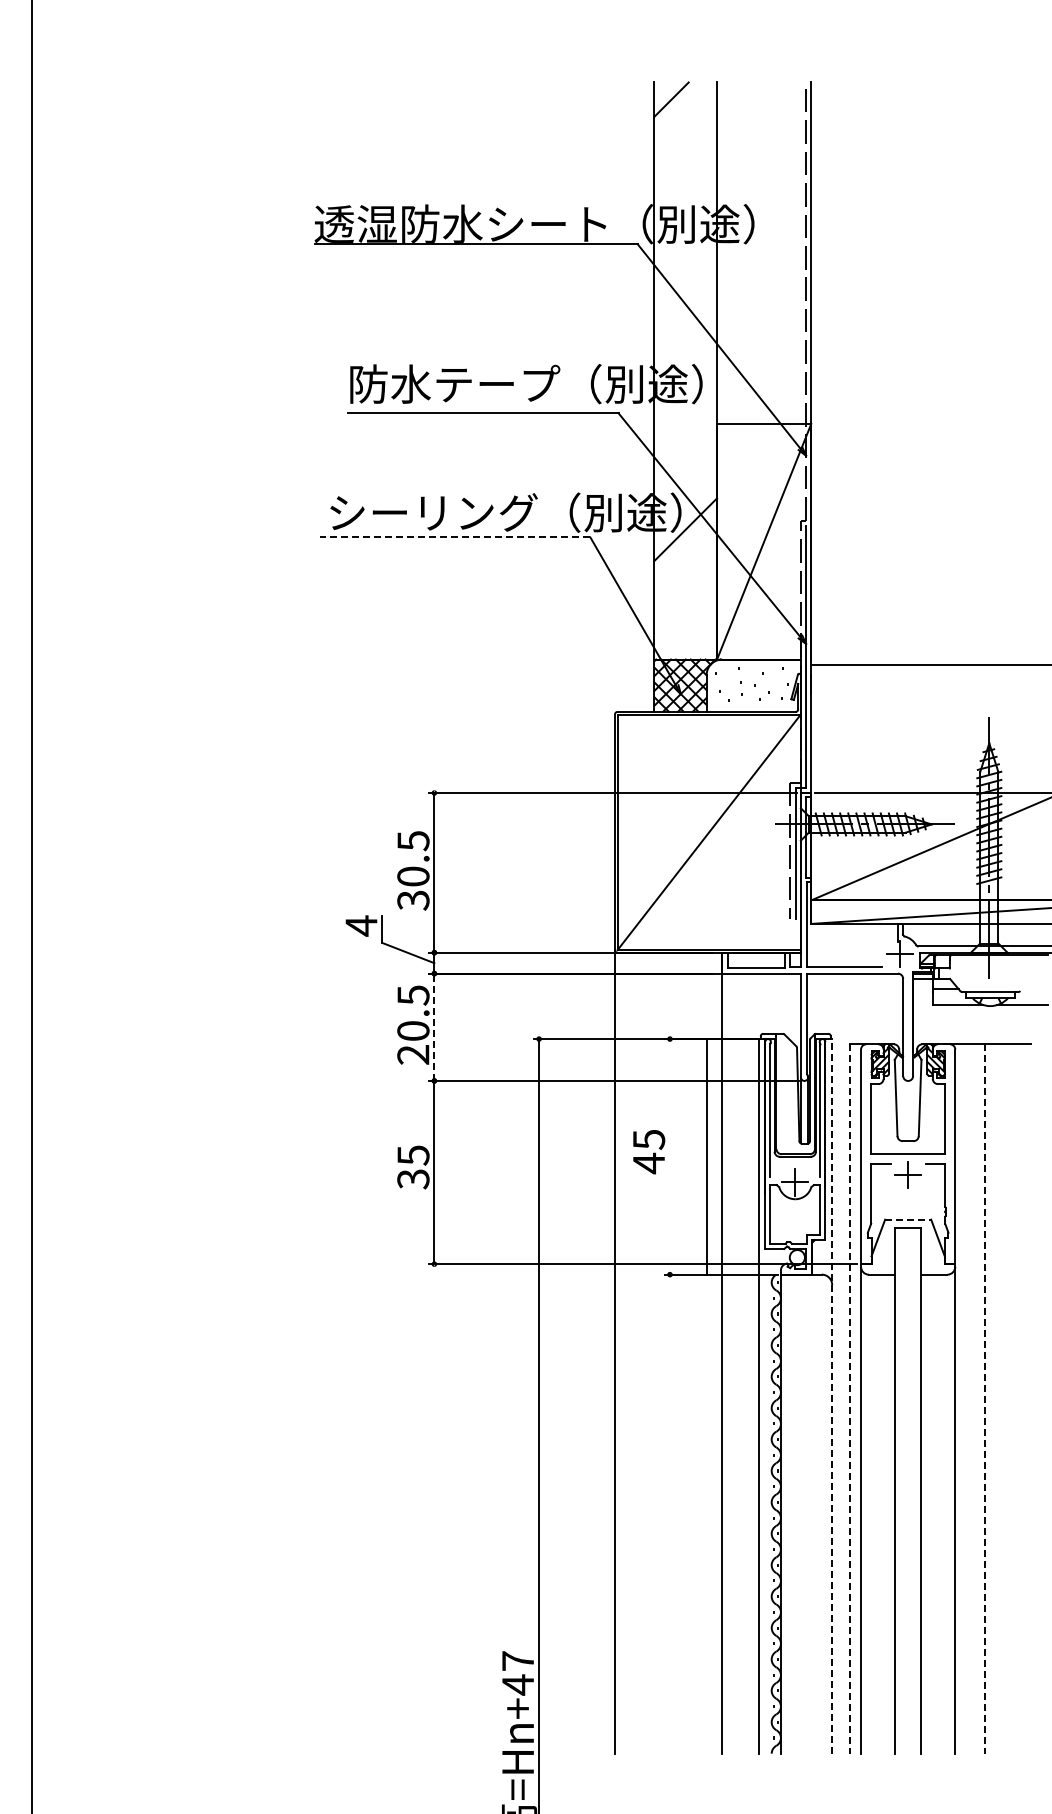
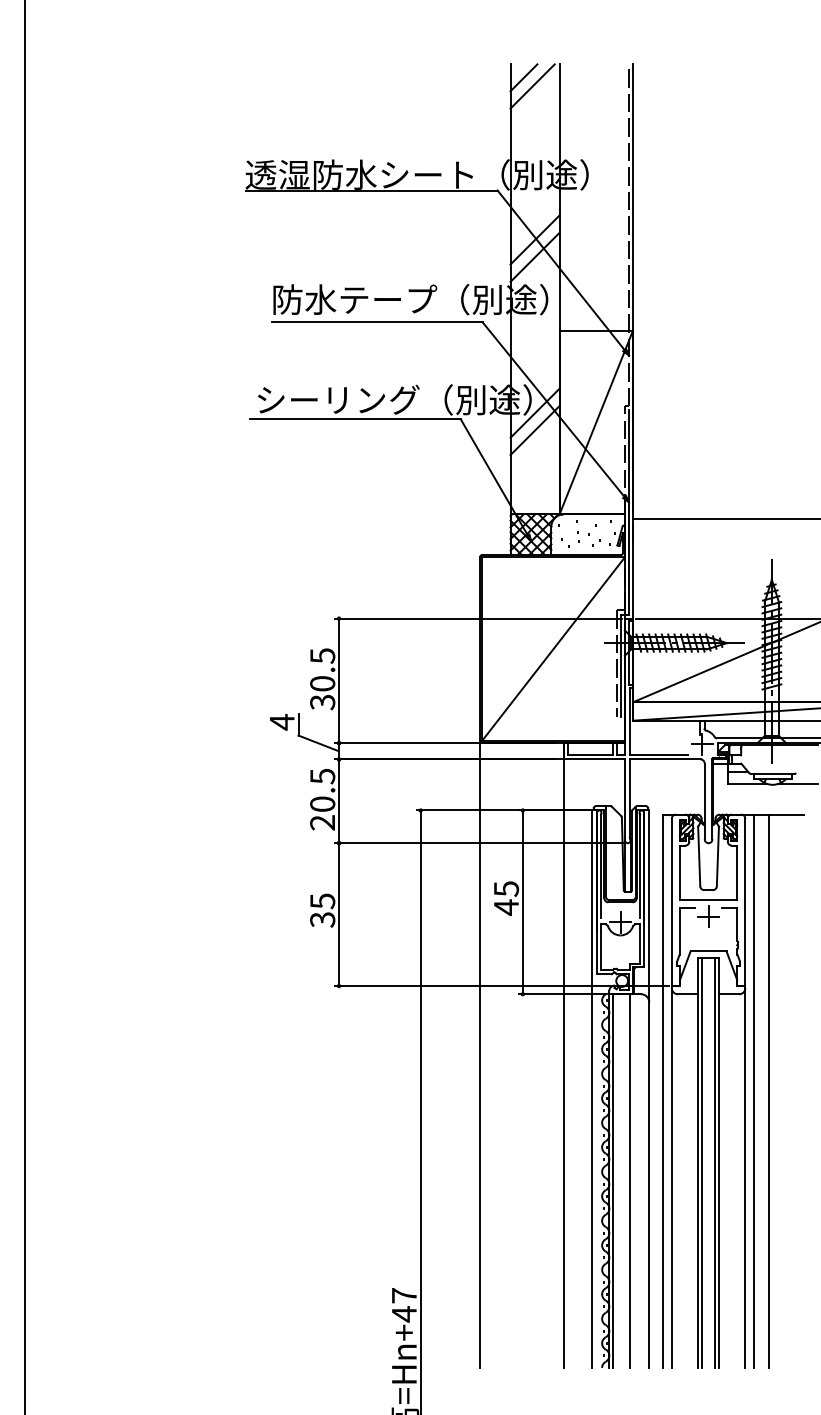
line: (682, 110) -> (532, 86), added
line: (685, 307) -> (534, 239), added
line: (685, 329) -> (534, 257), added
line: (454, 537) -> (354, 419), dashed -> solid
line: (685, 551) -> (534, 430), added
line: (434, 1027) -> (339, 801), dashed -> solid
line: (706, 1156) -> (522, 902), moved
line: (908, 1219) -> (708, 951), dashed -> solid
line: (832, 1395) -> (649, 1088), dashed -> solid
line: (966, 1398) -> (754, 1090), added
line: (849, 1399) -> (662, 1091), dashed -> solid
line: (985, 1399) -> (768, 1091), dashed -> solid
line: (900, 1490) -> (702, 1162), added
line: (916, 1490) -> (715, 1162), added
line: (785, 1513) -> (612, 1180), added
line: (807, 1513) -> (630, 1180), added

